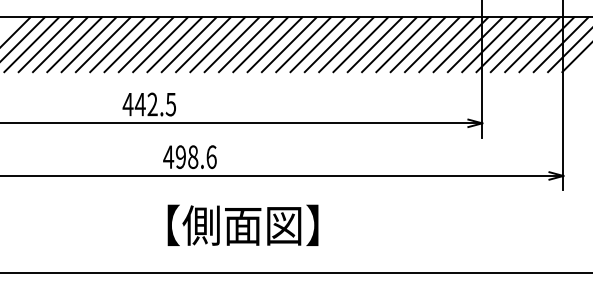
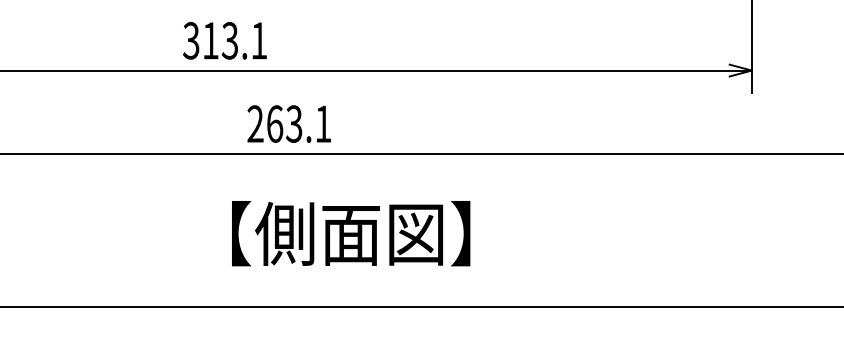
text: (148, 104) -> (223, 40), 442.5 -> 313.1
text: (189, 157) -> (288, 124), 498.6 -> 263.1
text: (242, 224) -> (350, 232), moved

